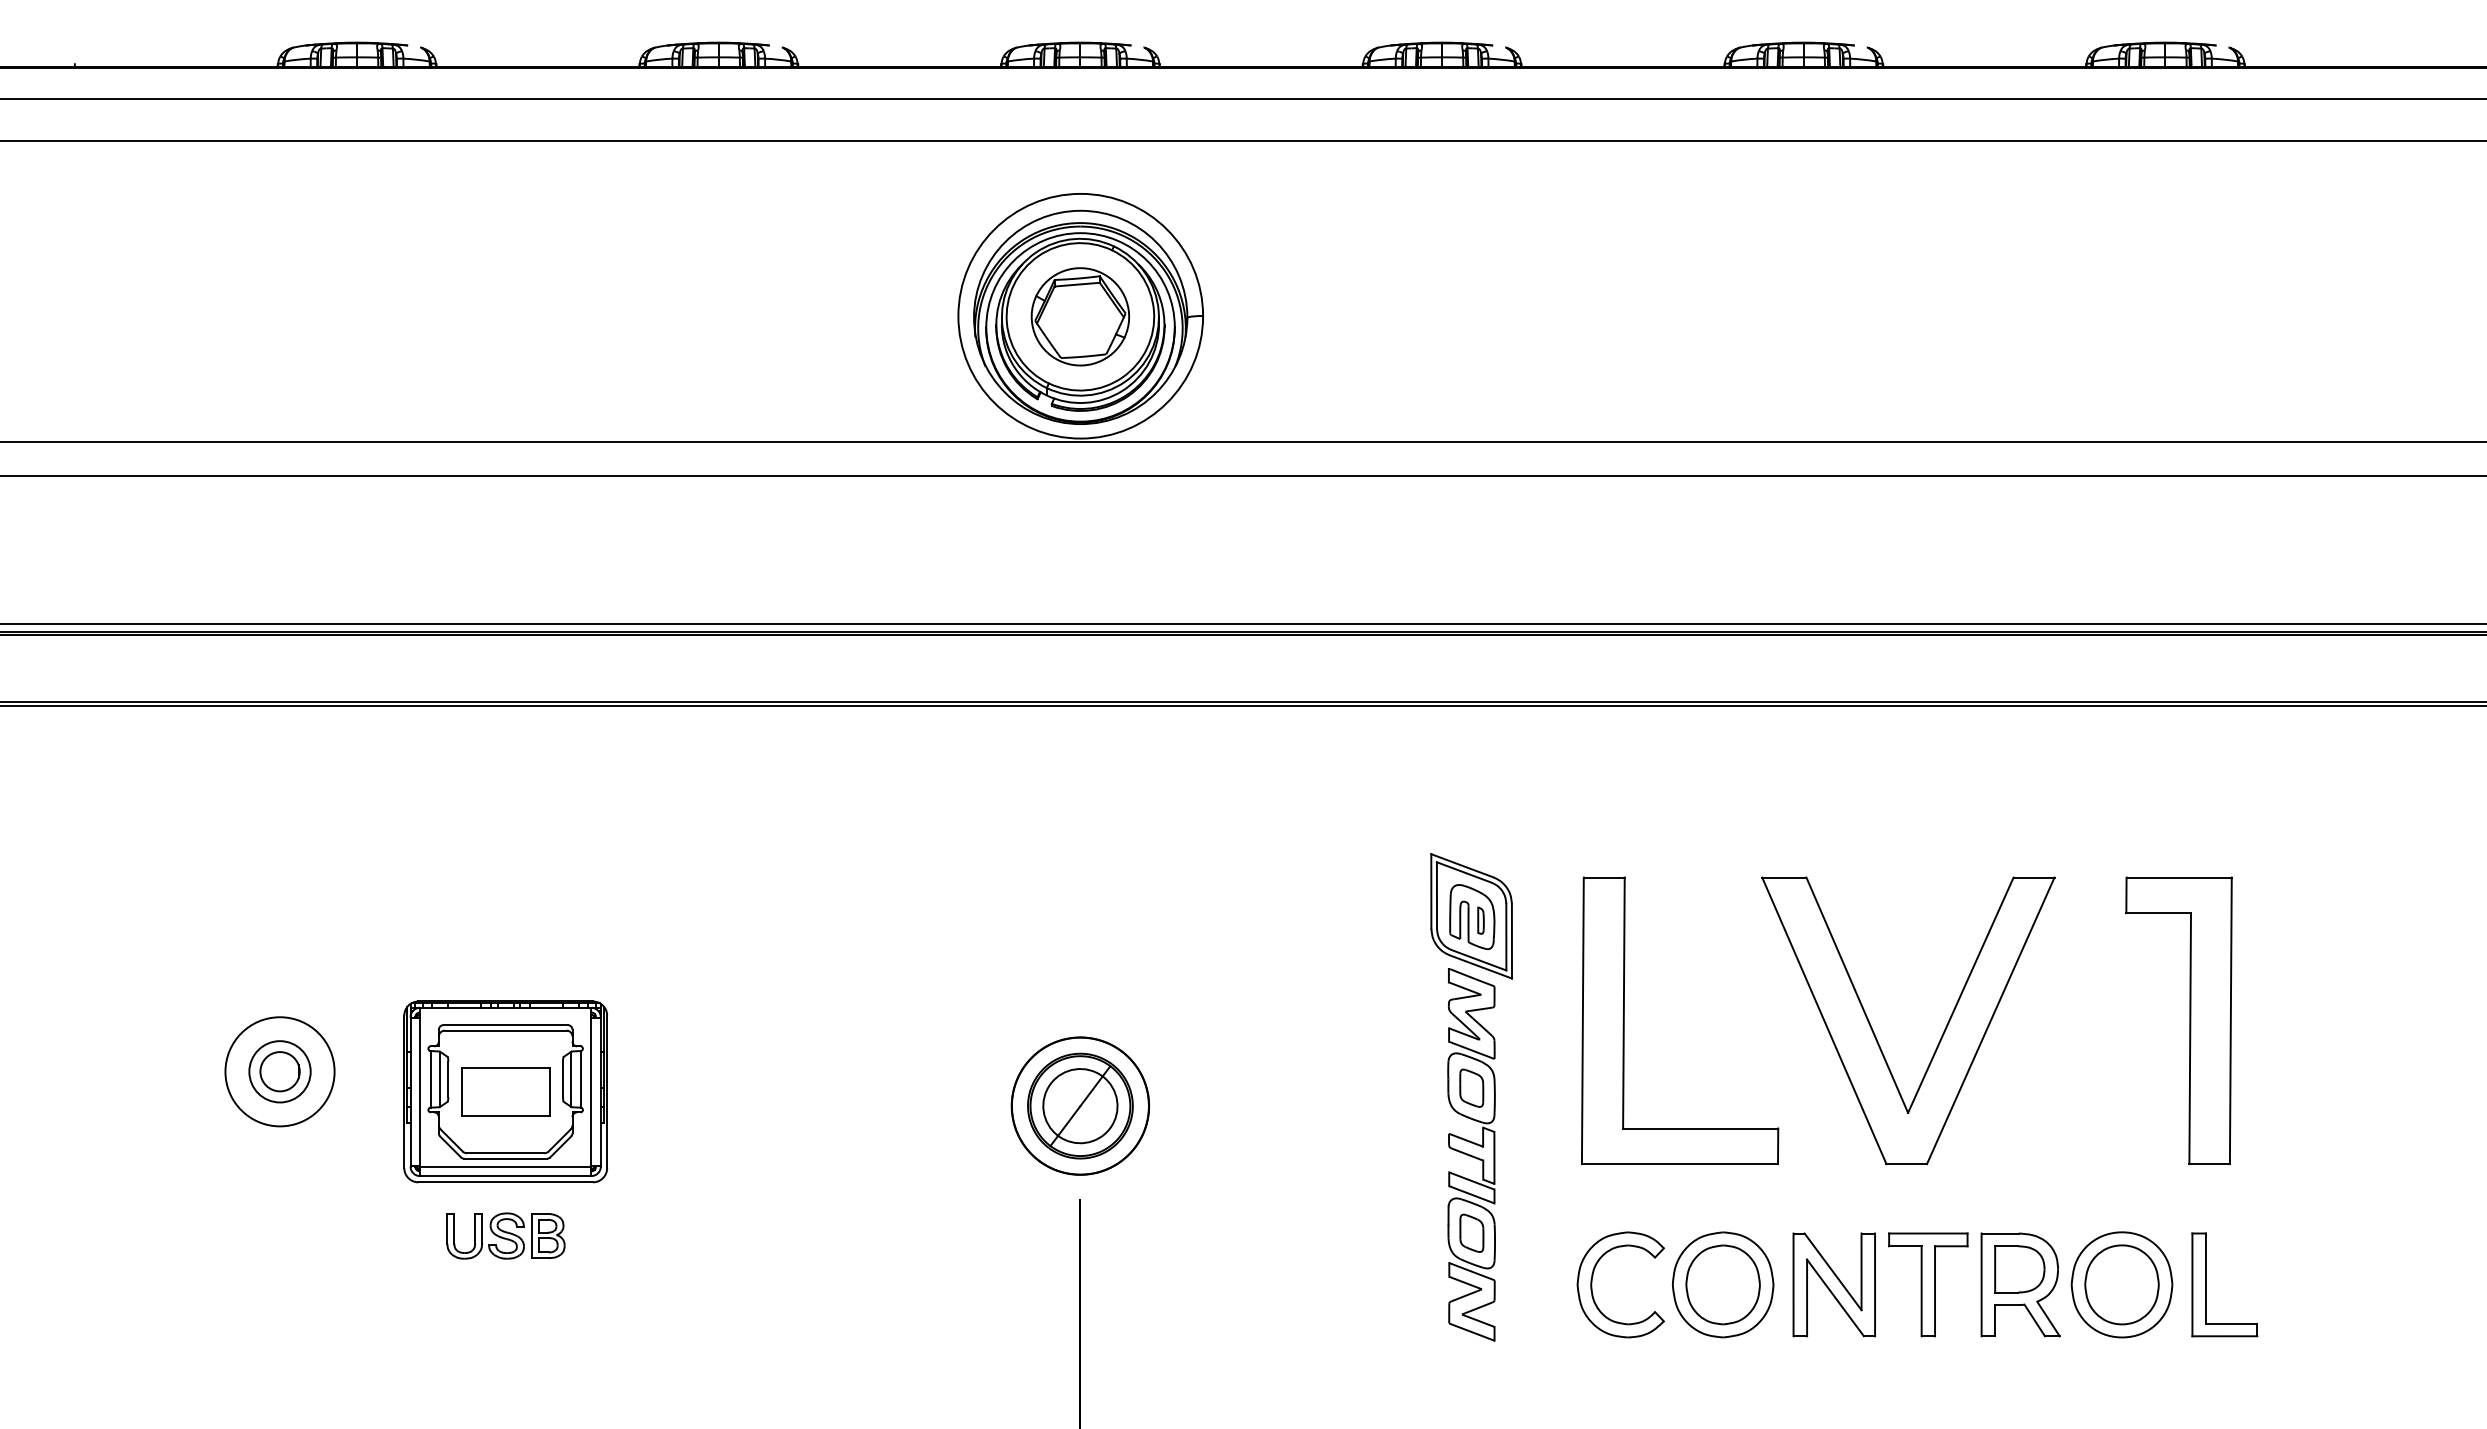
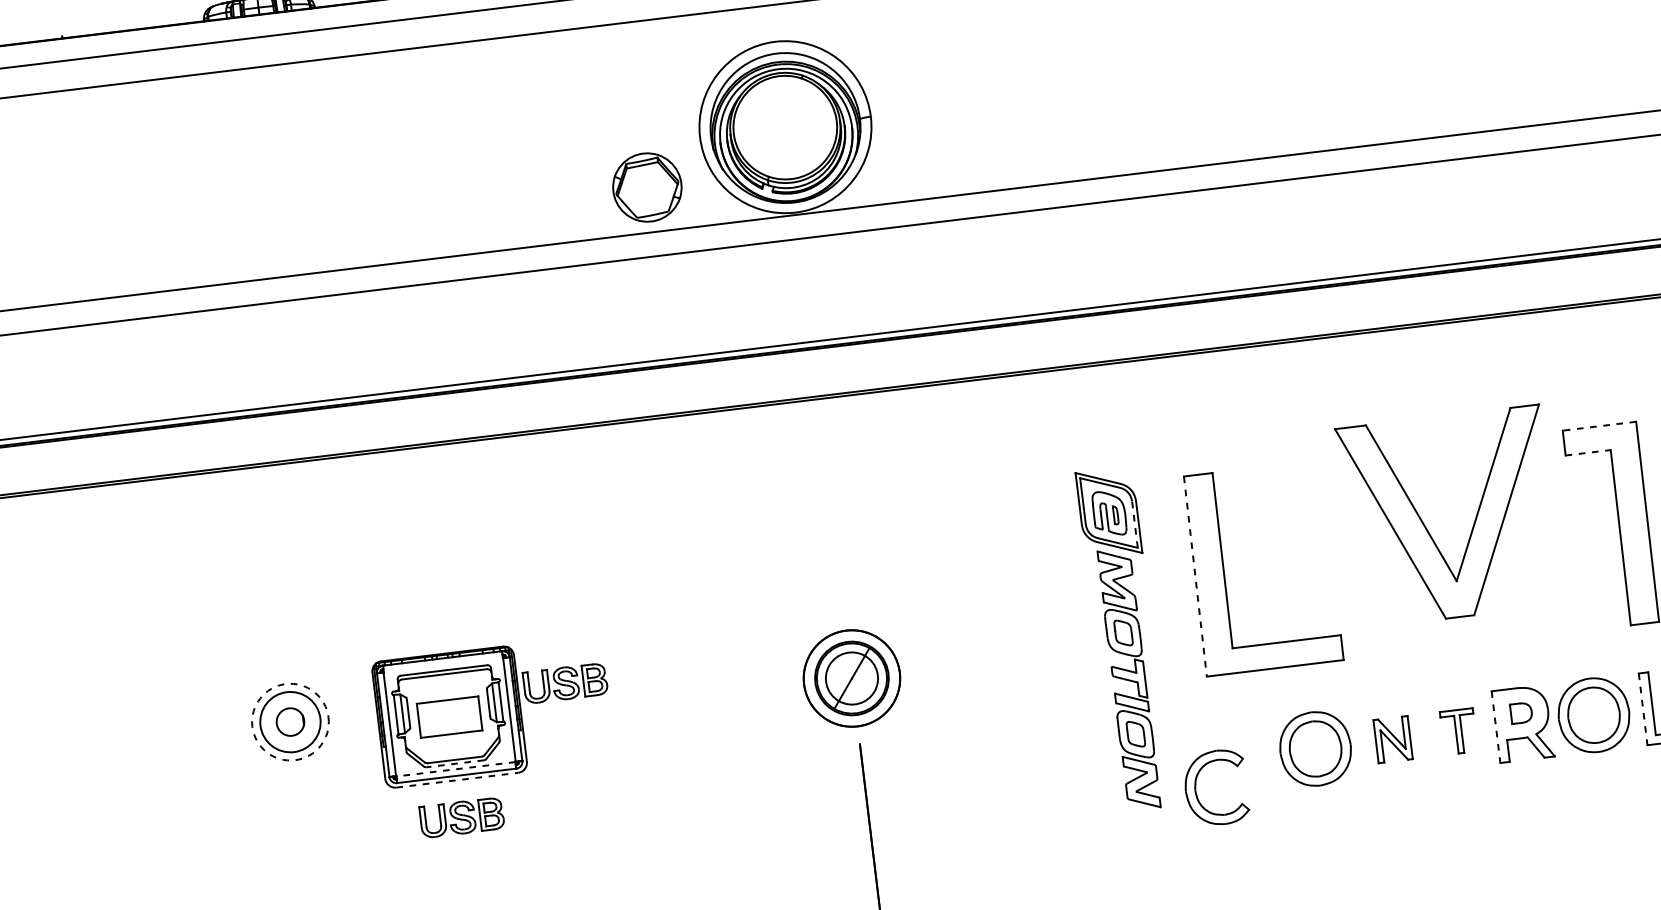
part: (1080, 316) -> (647, 187), moved
line: (2179, 877) -> (1599, 426), solid -> dashed
line: (2159, 913) -> (1588, 452), solid -> dashed
line: (1506, 936) -> (1134, 524), solid -> dashed
line: (1582, 1021) -> (1195, 577), solid -> dashed
part: (1876, 1036) -> (1428, 530), moved
part: (674, 1063) -> (565, 683), added
circle: (279, 1071) -> (290, 721), size x1.4
circle: (279, 1071) -> (290, 721), solid -> dashed
line: (505, 1158) -> (455, 763), solid -> dashed
line: (505, 1166) -> (455, 769), solid -> dashed
line: (506, 1182) -> (457, 780), solid -> dashed
part: (2019, 1269) -> (1521, 713), size x0.6
part: (1592, 1284) -> (1196, 790), moved
part: (1833, 1284) -> (1392, 739), size x0.6
part: (1928, 1284) -> (1458, 731), size x0.6
line: (1981, 1285) -> (1495, 727), solid -> dashed
line: (2192, 1285) -> (1643, 709), solid -> dashed

